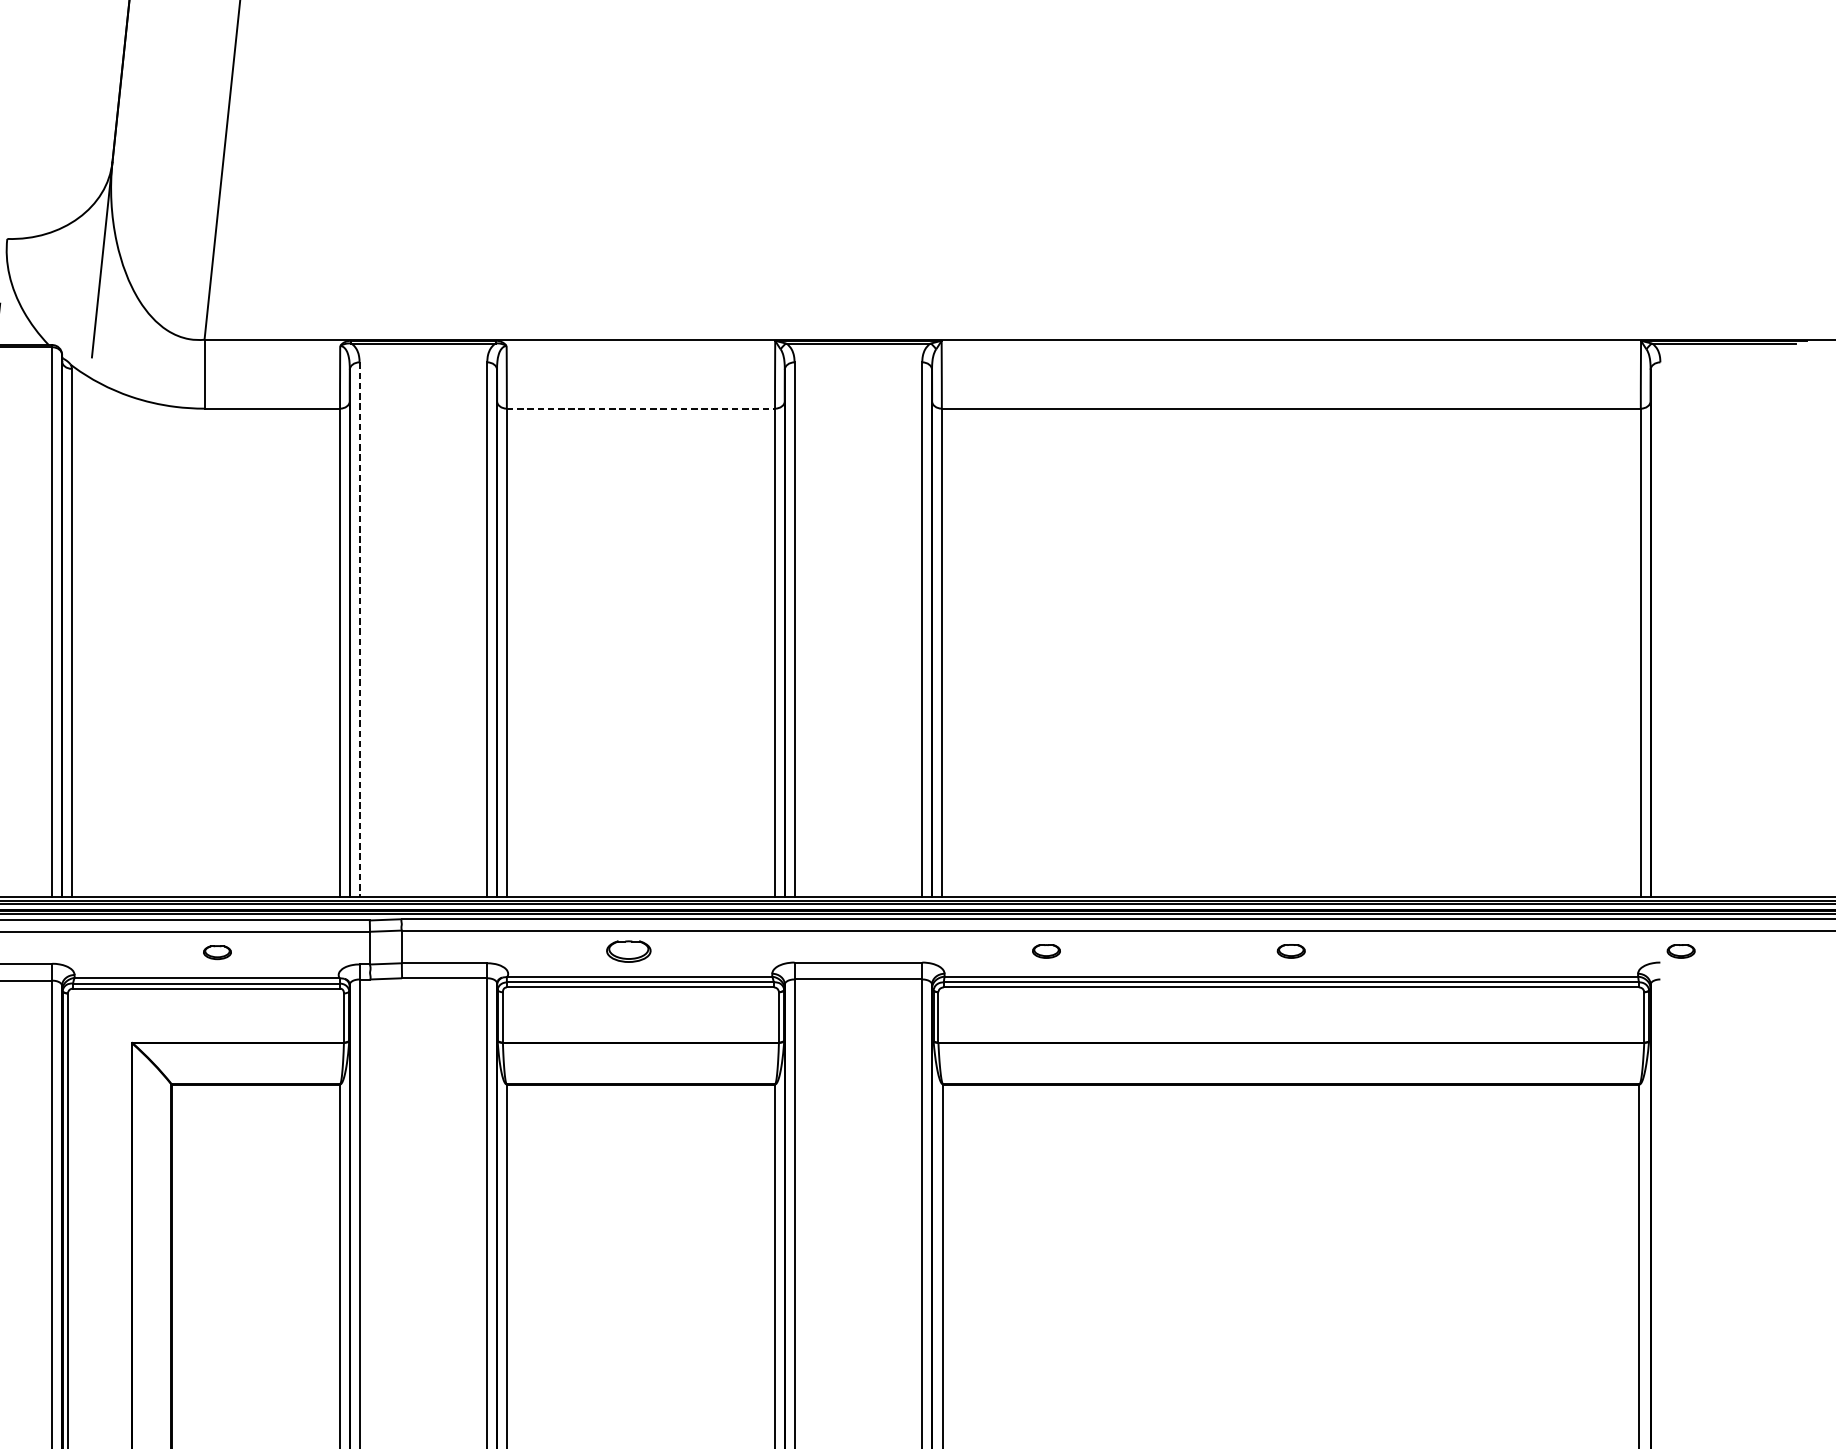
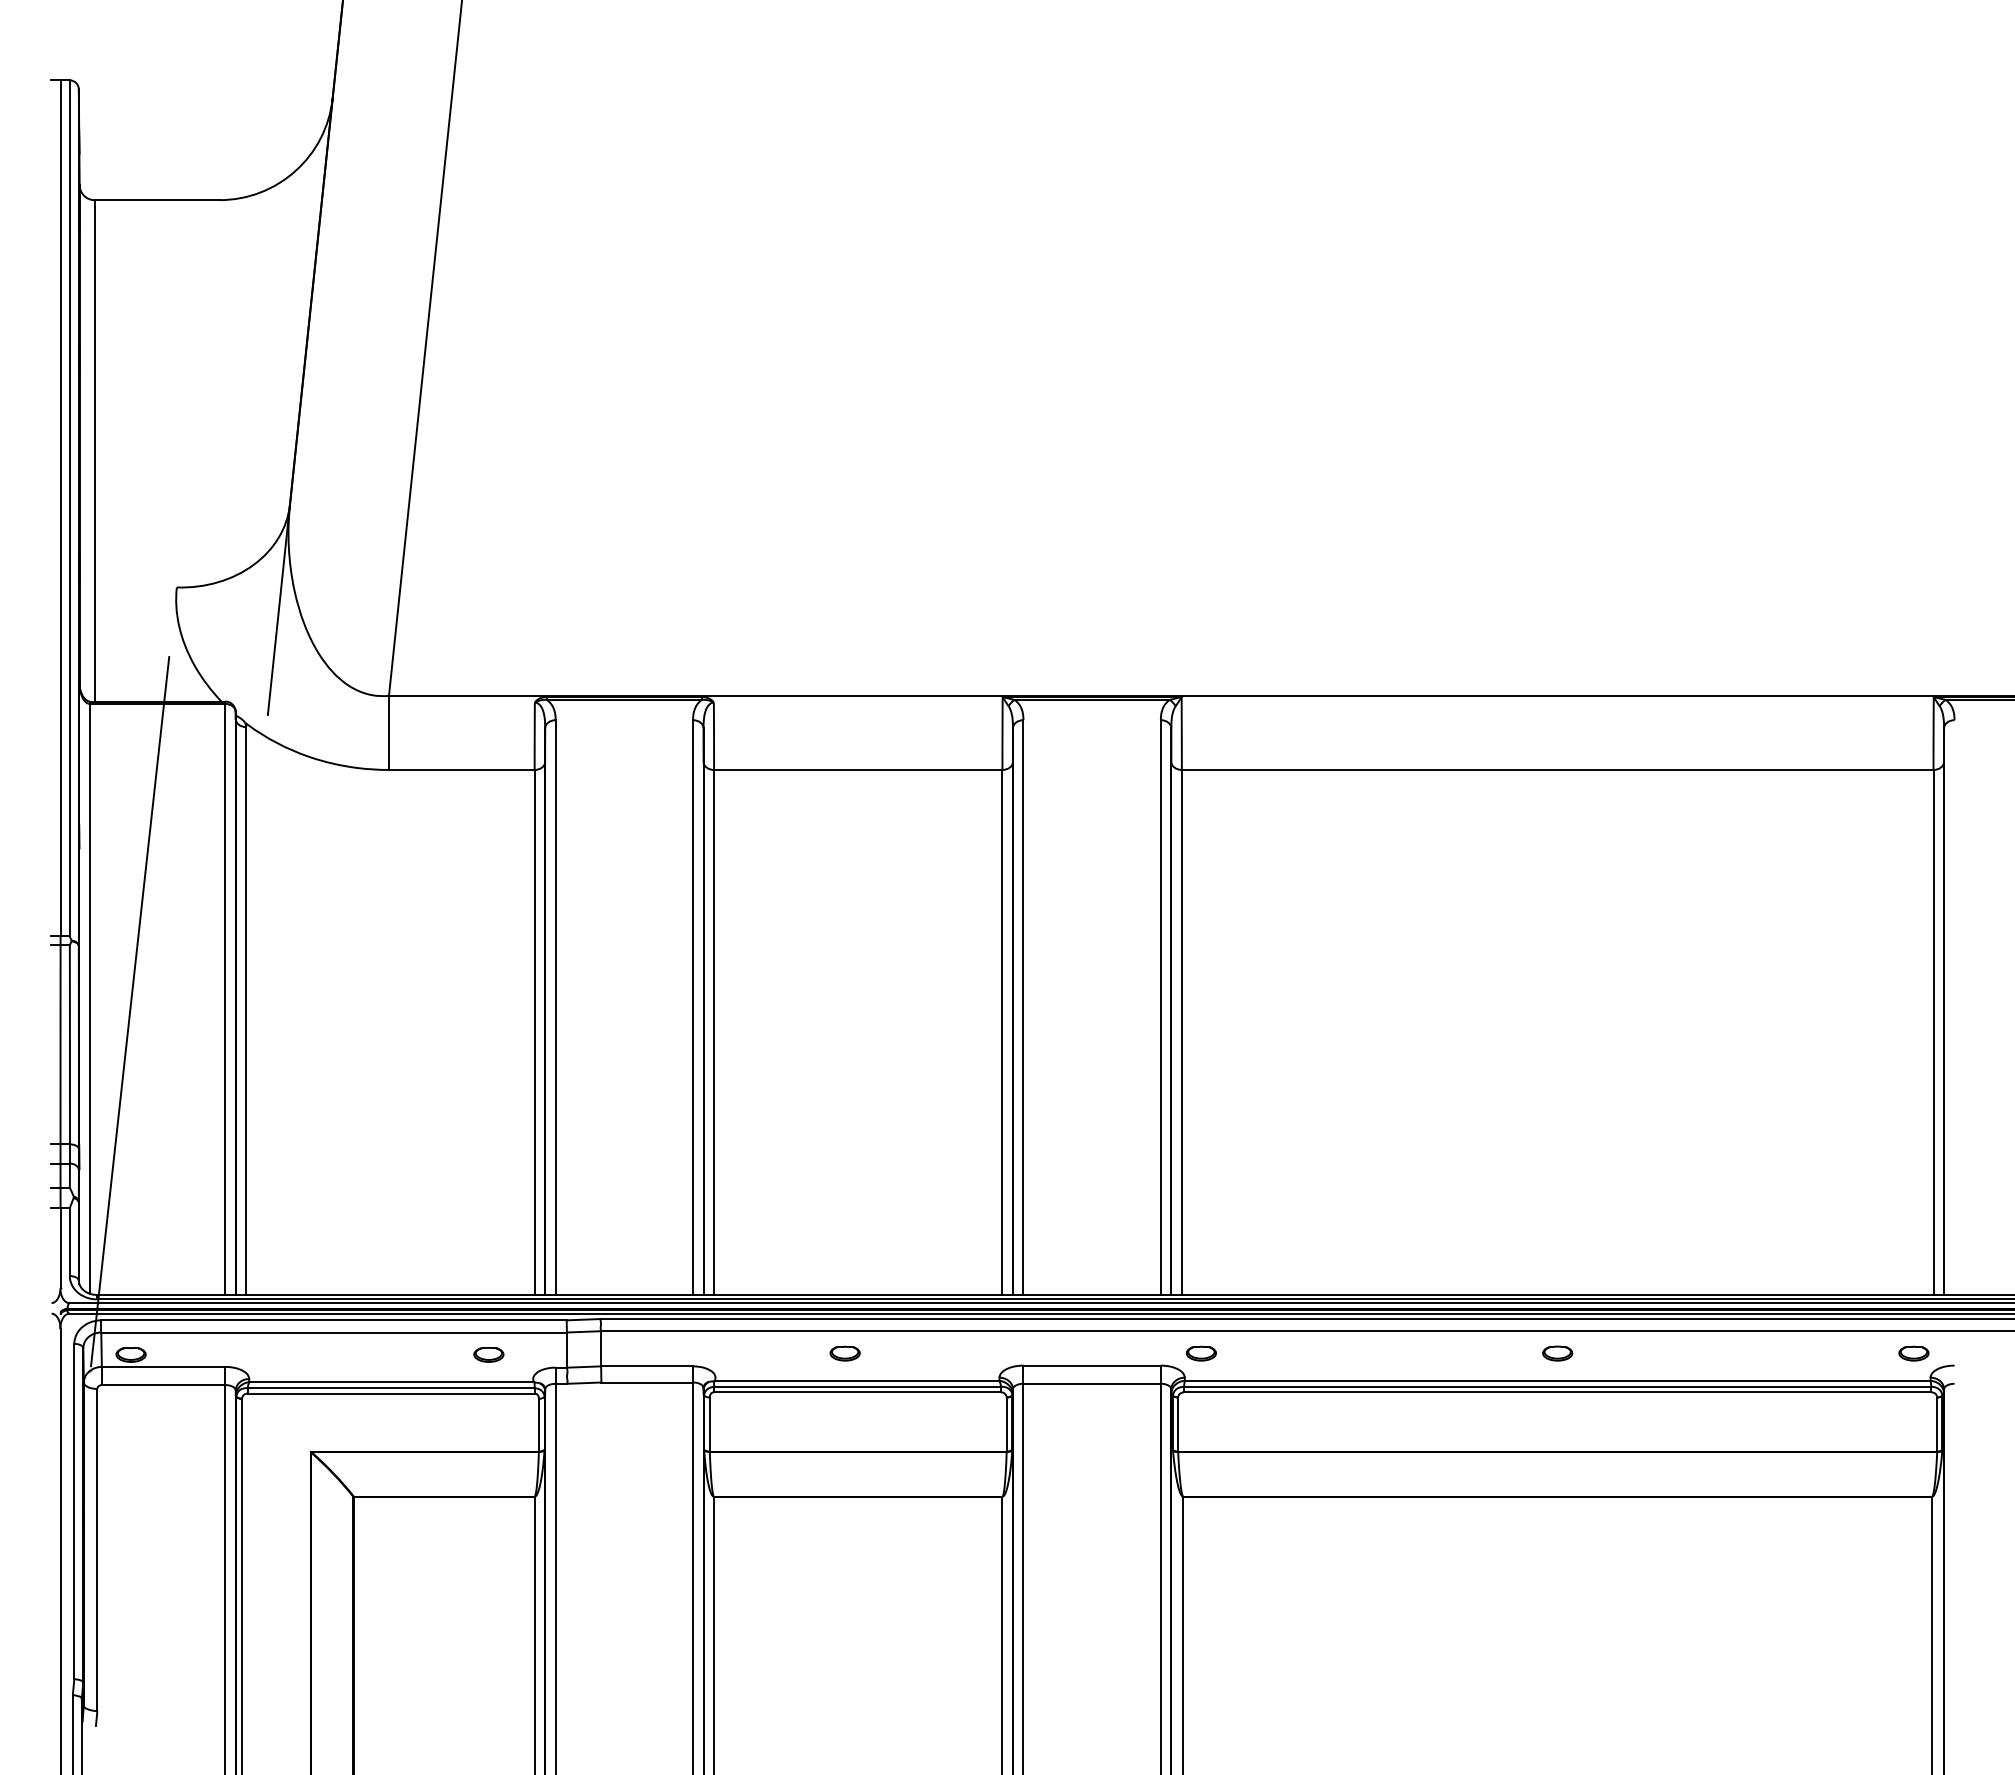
line: (641, 408) -> (858, 769), dashed -> solid
line: (359, 630) -> (555, 1008), dashed -> solid
part: (628, 951) -> (844, 1353), size x0.62
part: (1045, 951) -> (1200, 1353), moved
part: (1680, 951) -> (1913, 1353), moved
part: (217, 952) -> (488, 1354), moved

